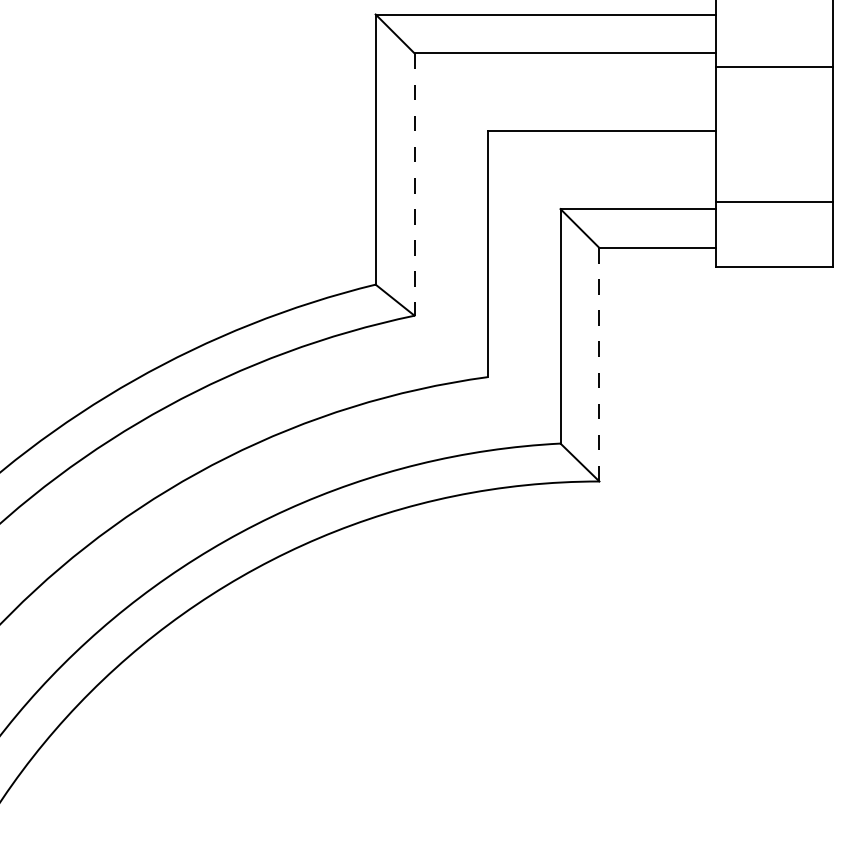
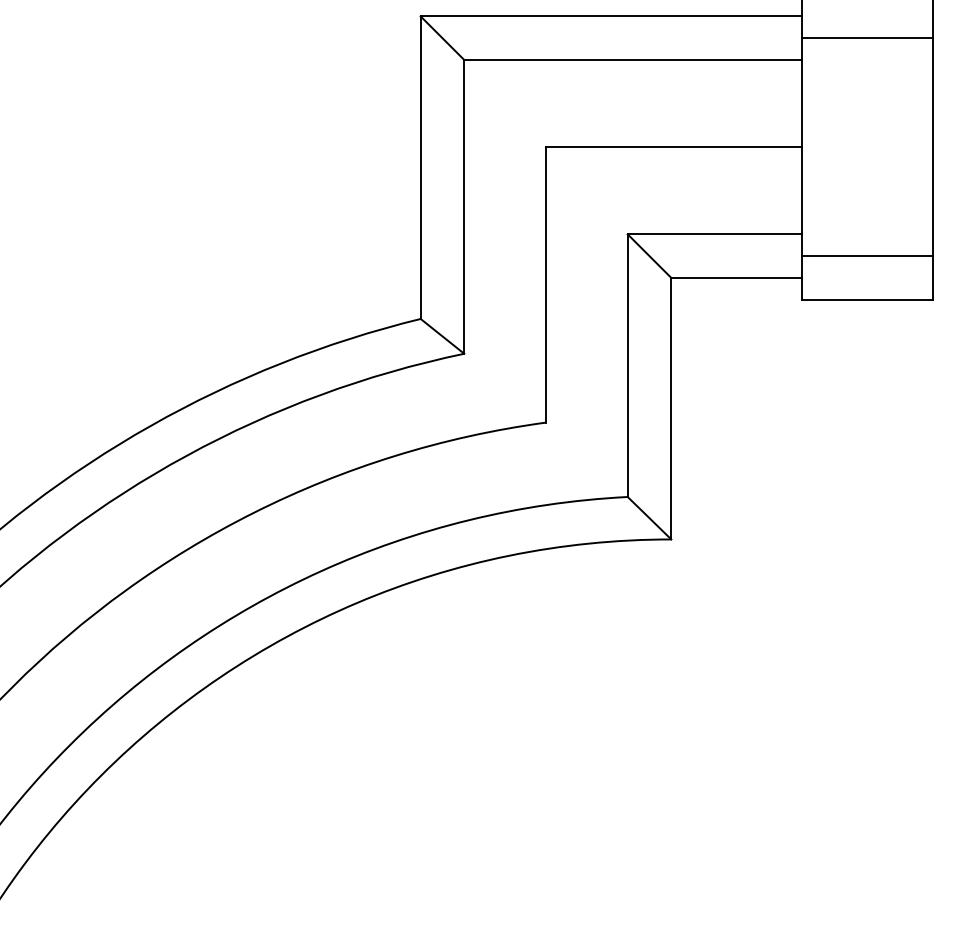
line: (774, 66) -> (867, 37), moved
line: (414, 185) -> (464, 207), dashed -> solid
line: (774, 201) -> (867, 256), moved
line: (599, 364) -> (671, 408), dashed -> solid

